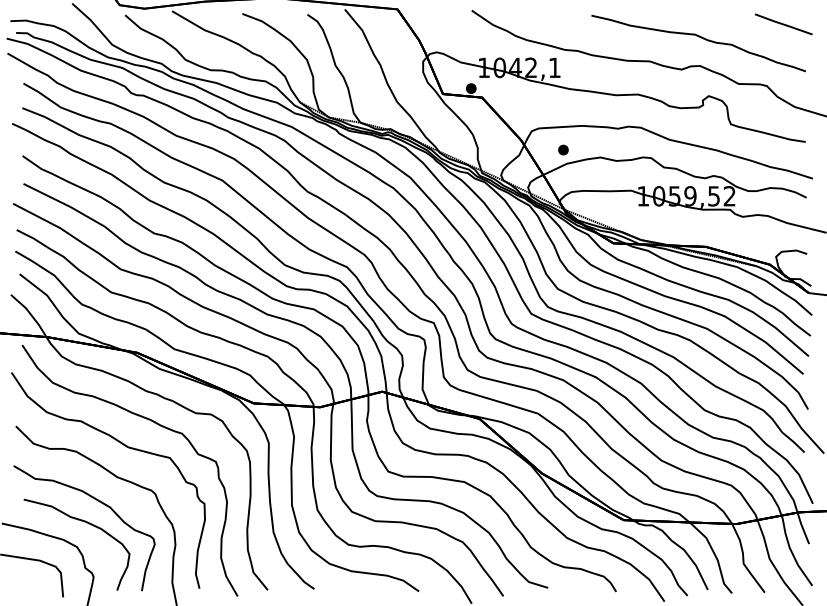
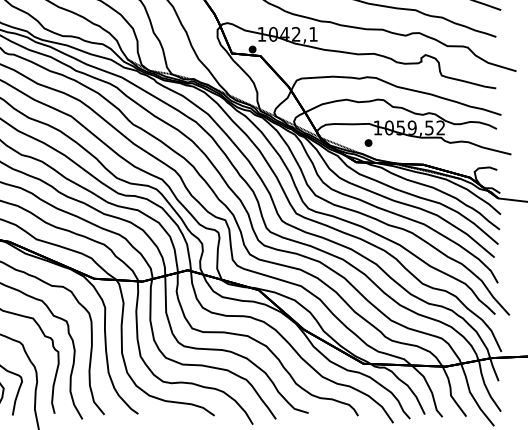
part: (563, 149) -> (368, 142), moved

